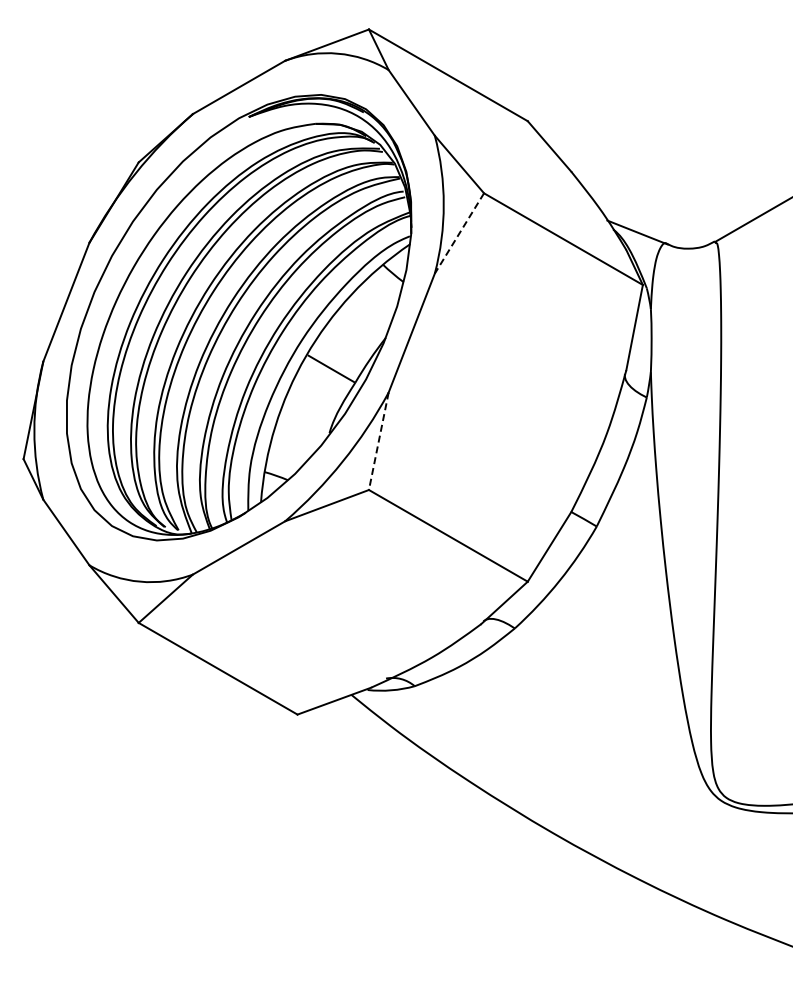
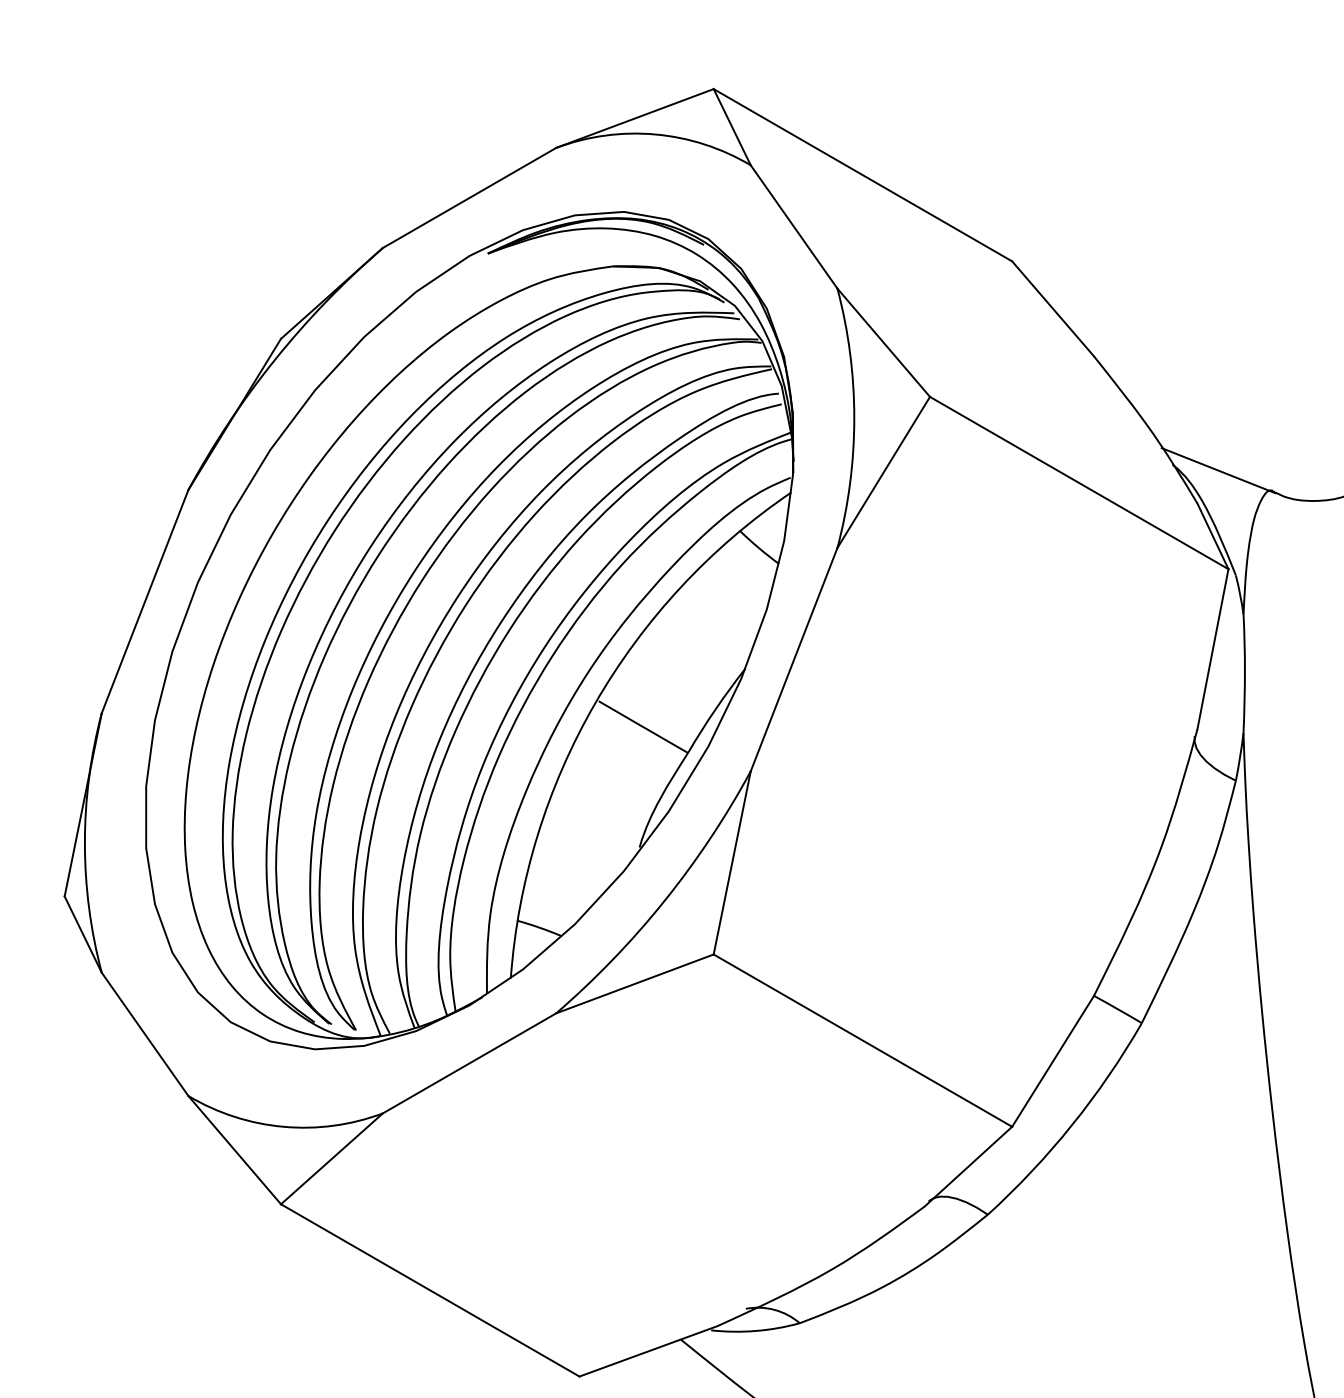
line: (459, 233) -> (883, 472), dashed -> solid
line: (378, 441) -> (731, 863), dashed -> solid

